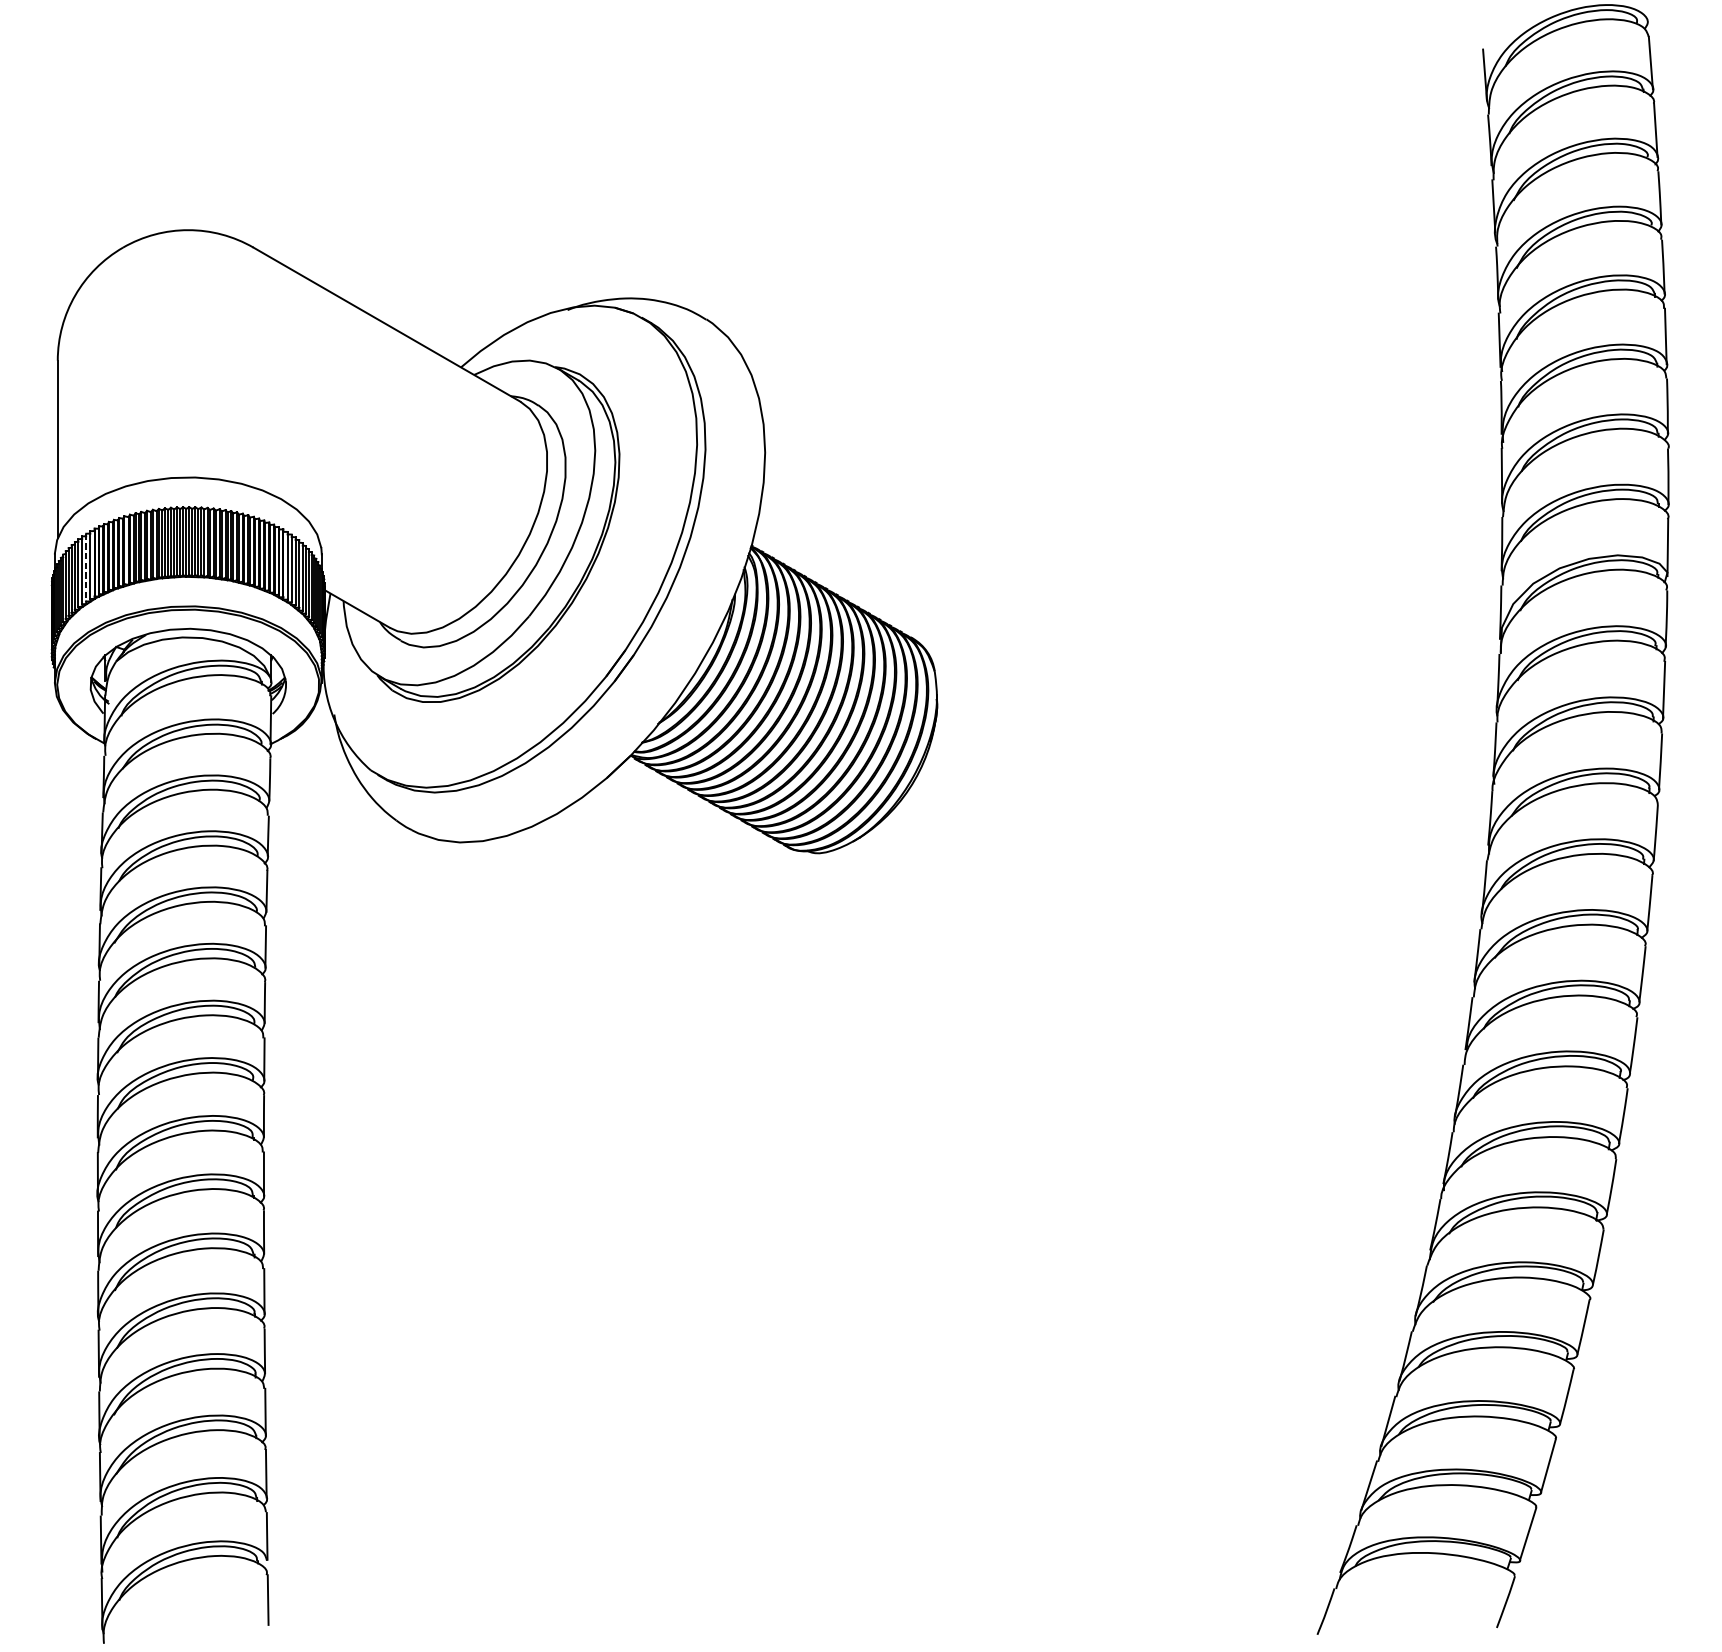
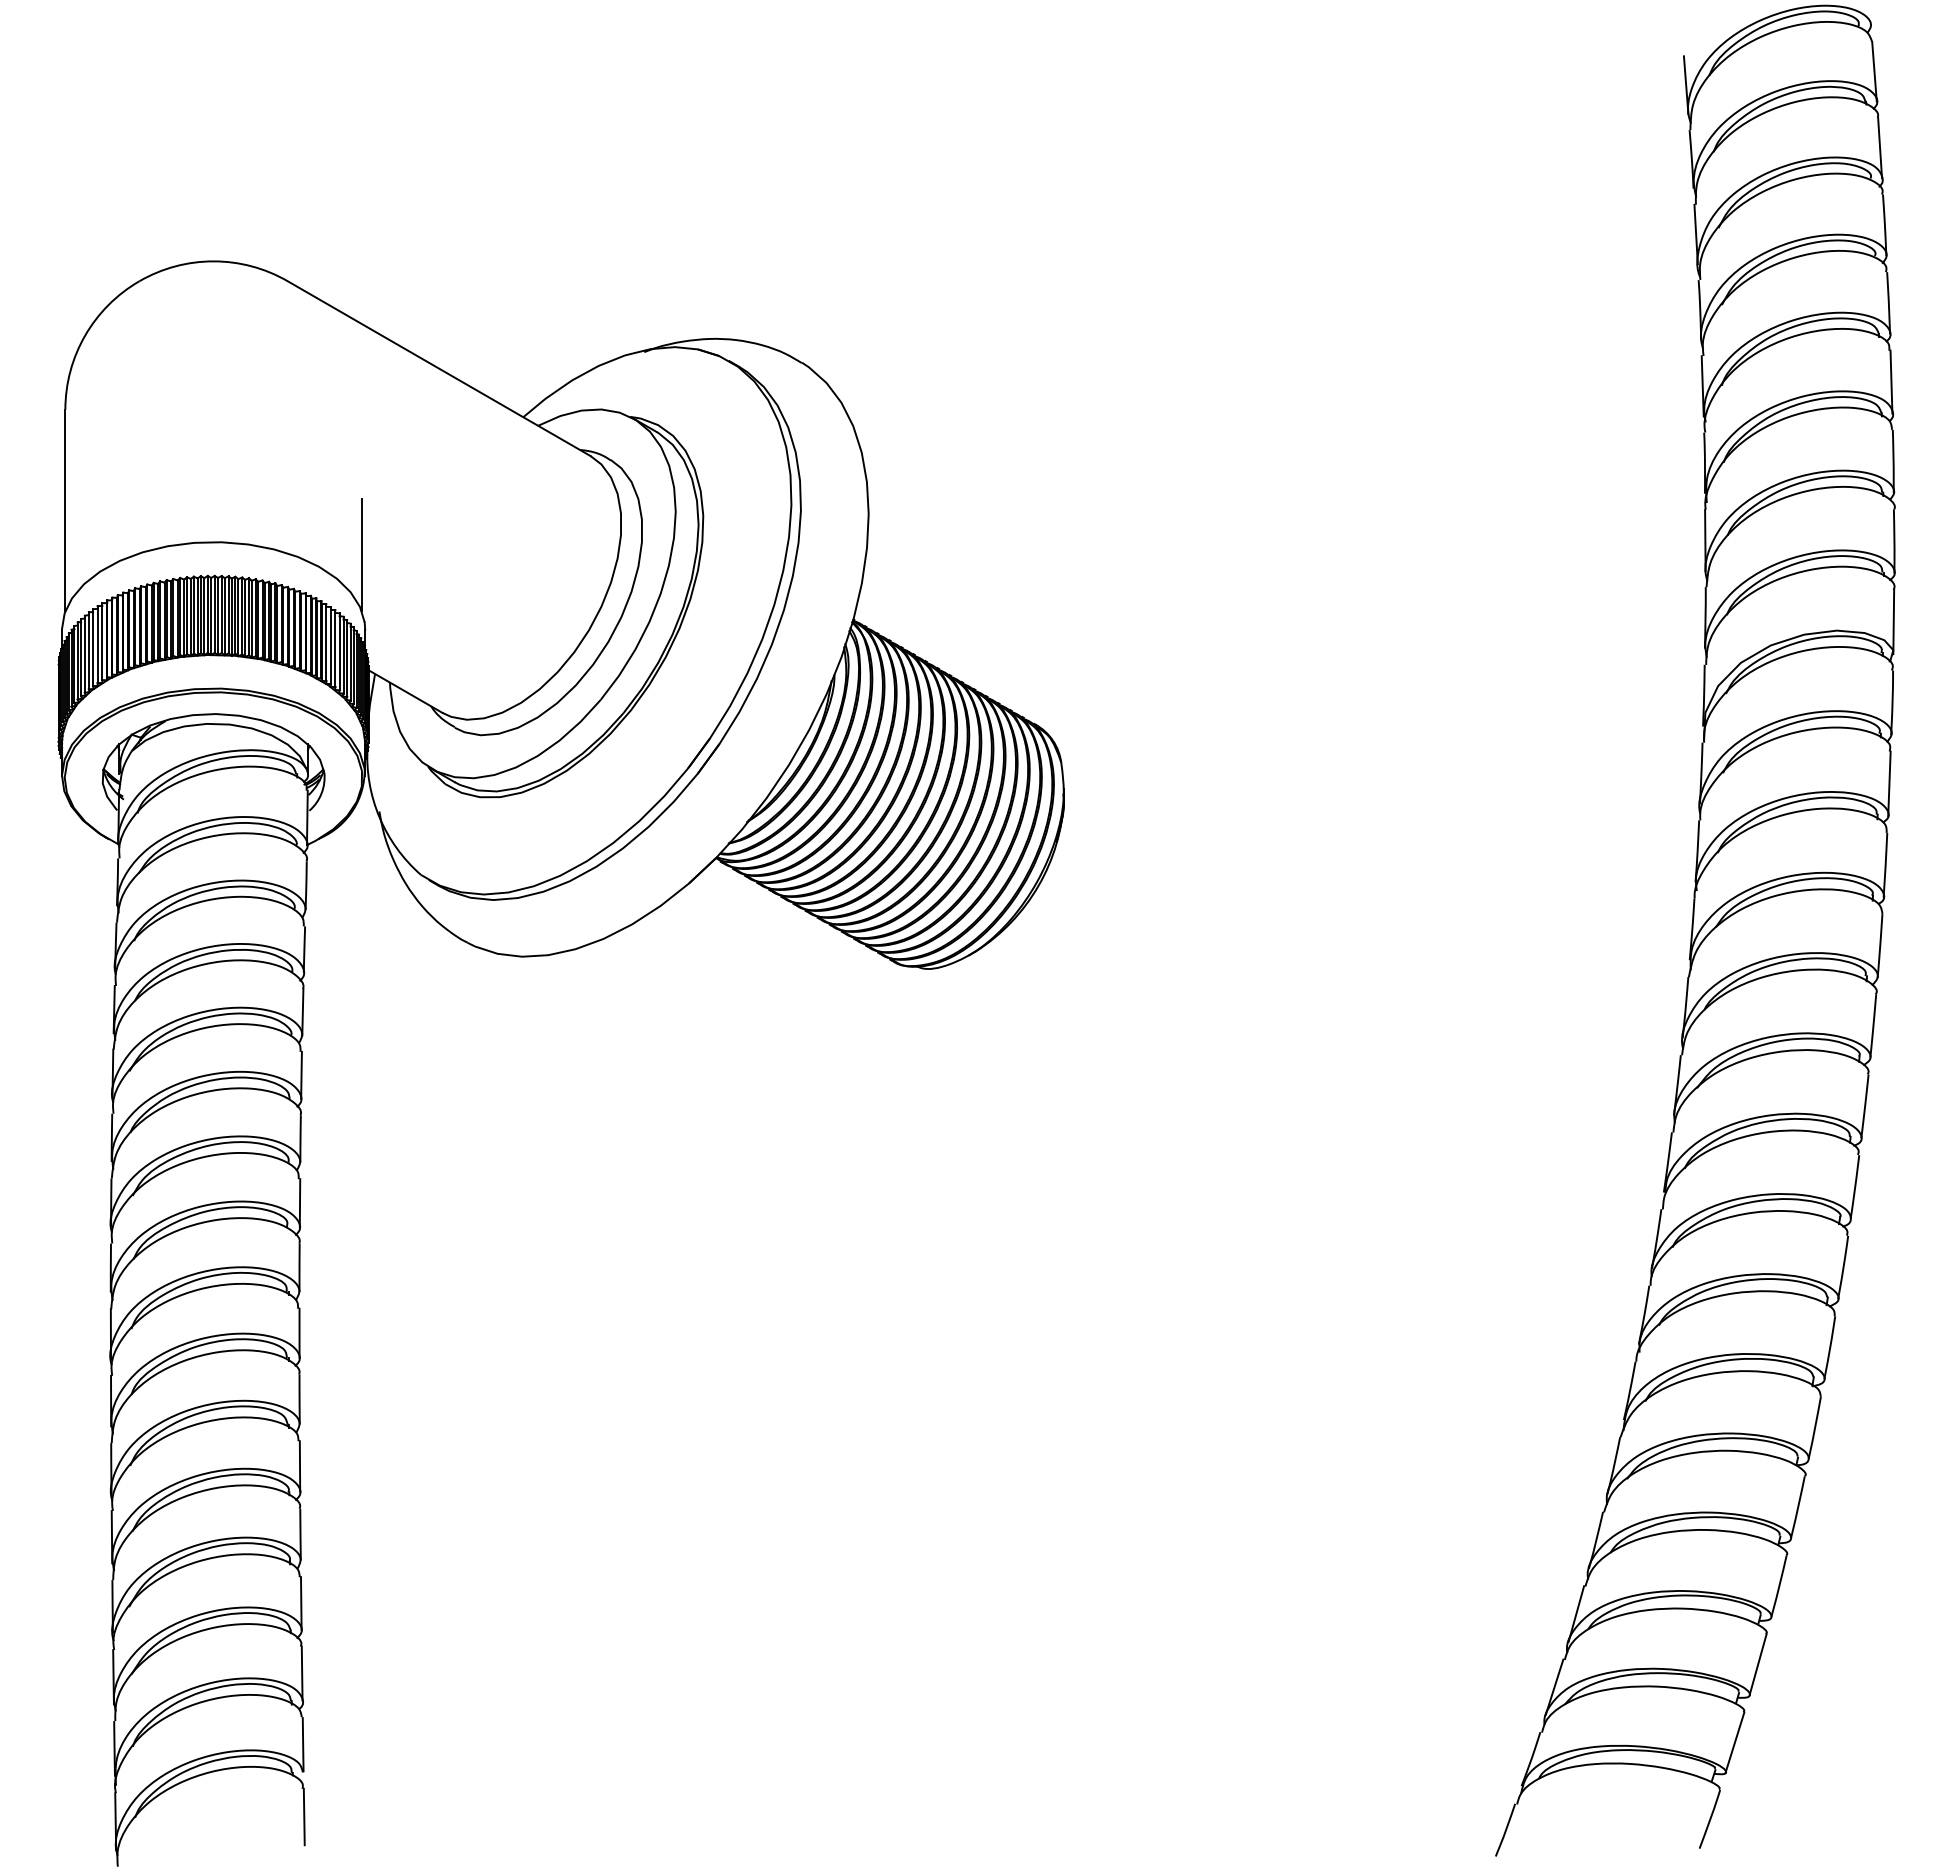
line: (318, 489) -> (361, 555), added
line: (86, 567) -> (97, 644), dashed -> solid

